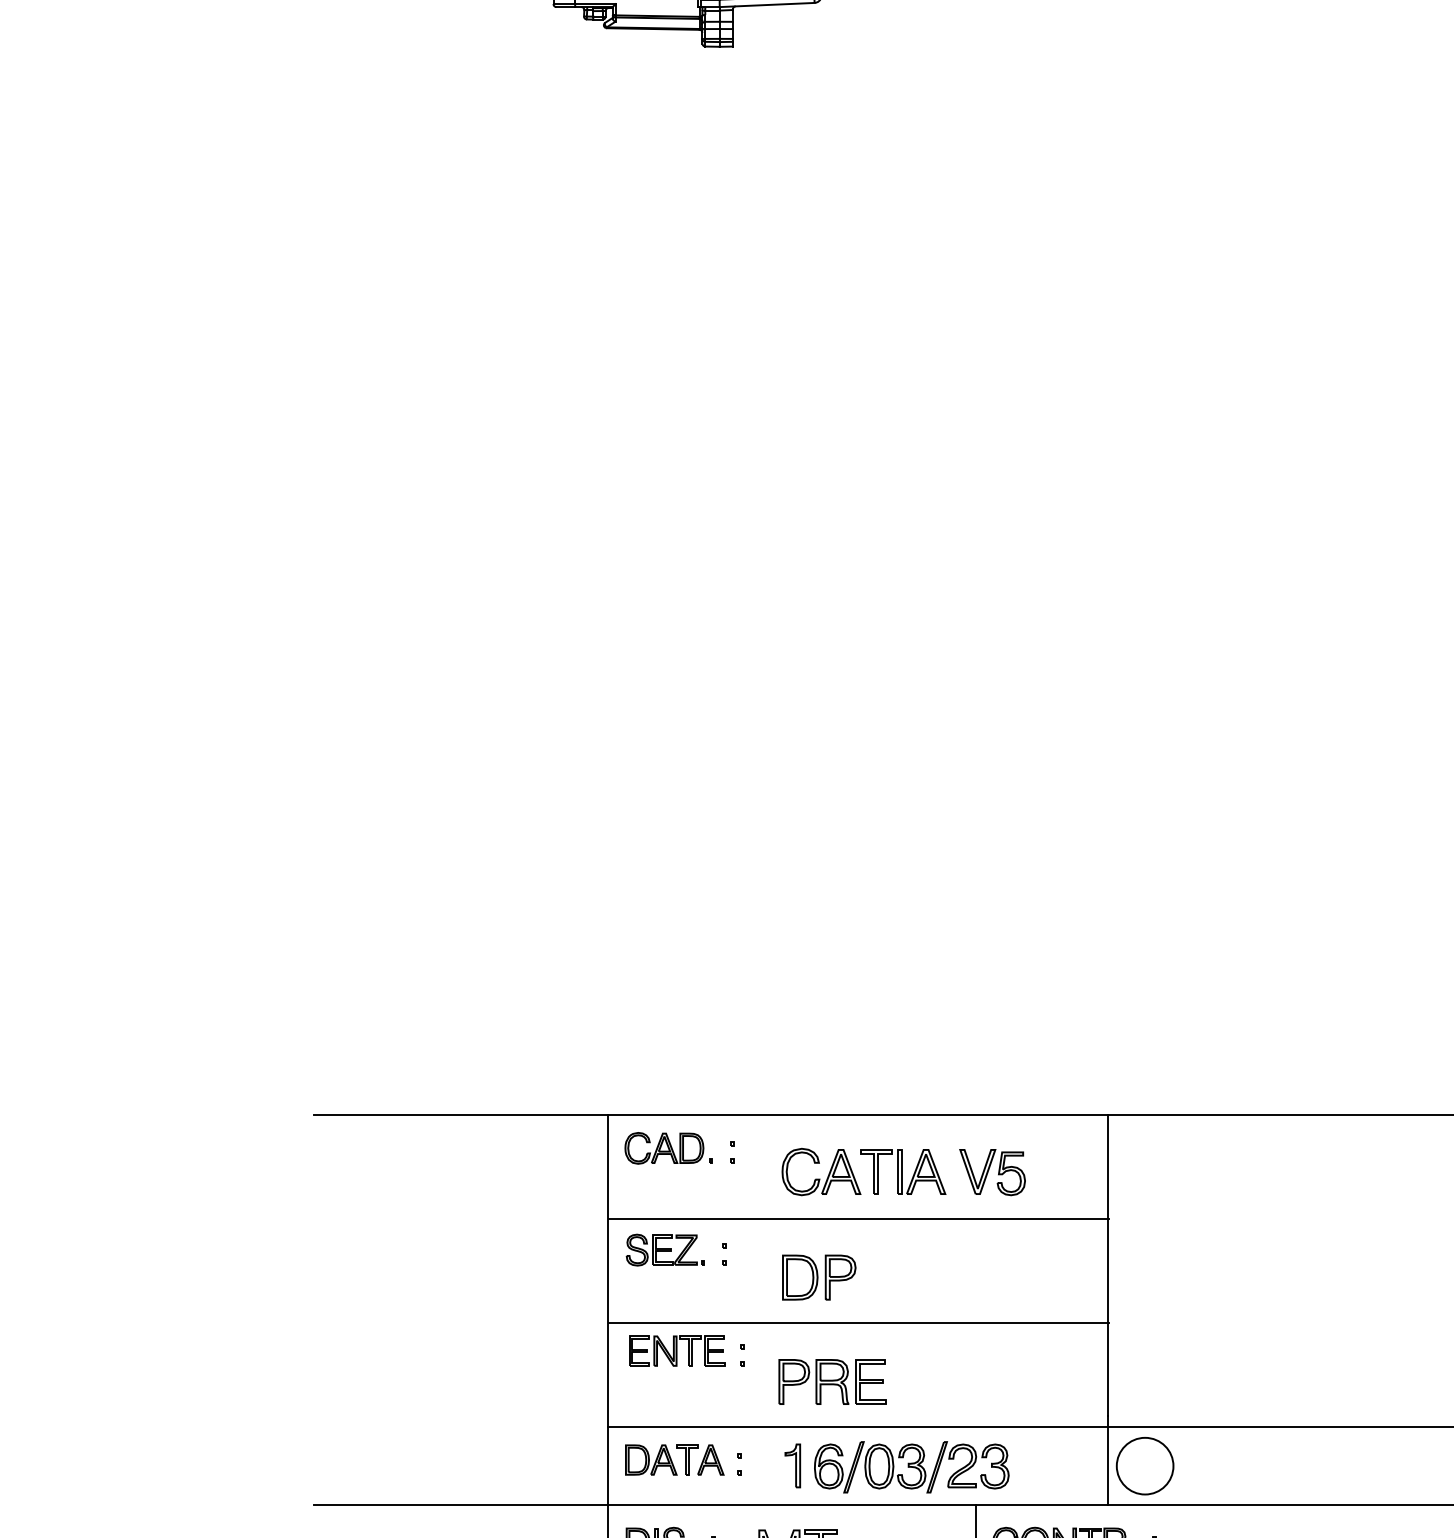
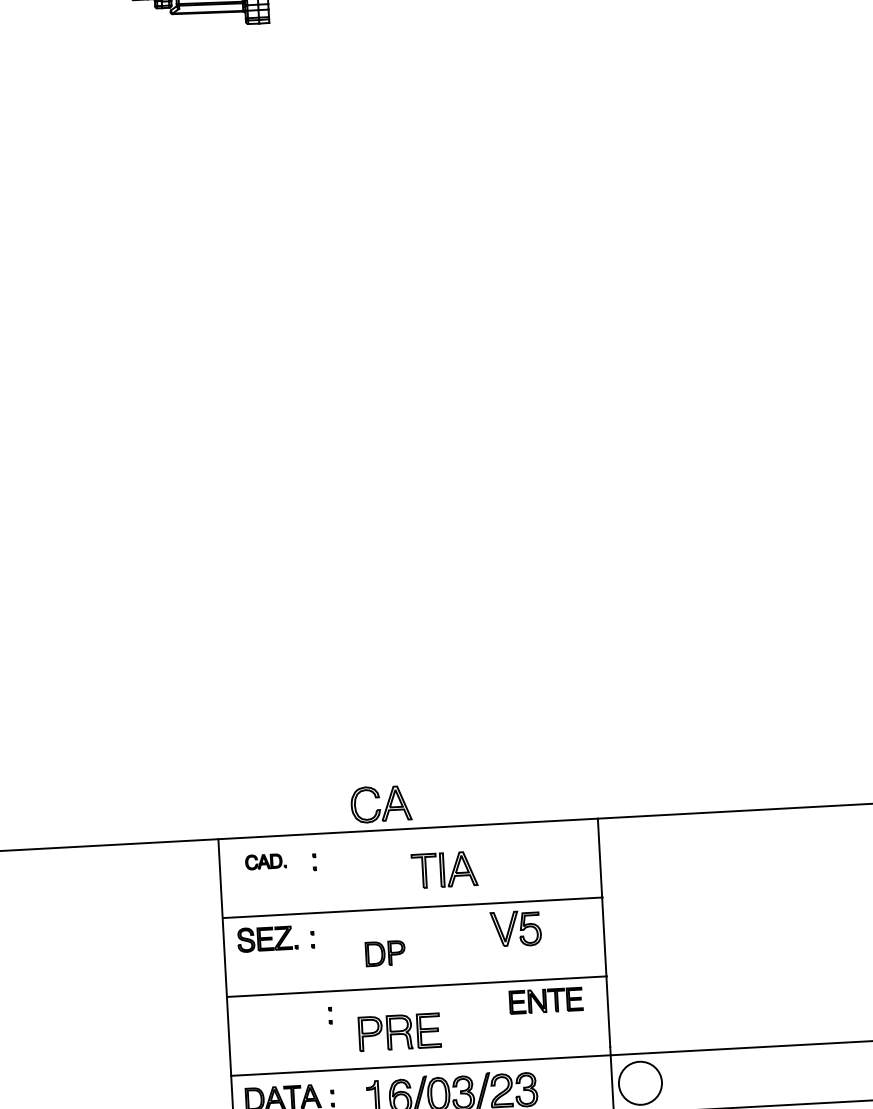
part: (668, 1148) -> (265, 861), size x0.6
part: (992, 1172) -> (515, 928), moved
part: (820, 1178) -> (380, 809), moved
part: (819, 1277) -> (385, 953), size x0.7
part: (677, 1350) -> (546, 1000), moved

